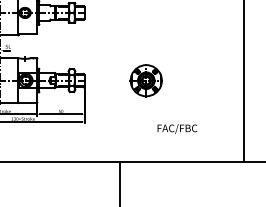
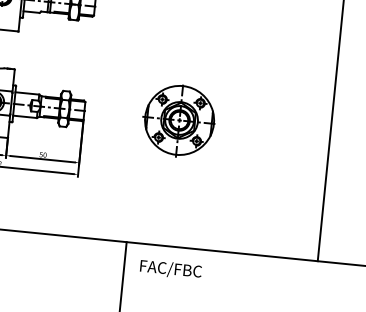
part: (145, 80) -> (178, 120), size x1.43
text: (177, 128) -> (171, 269), moved

